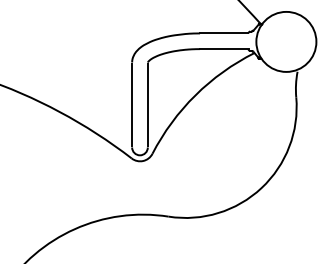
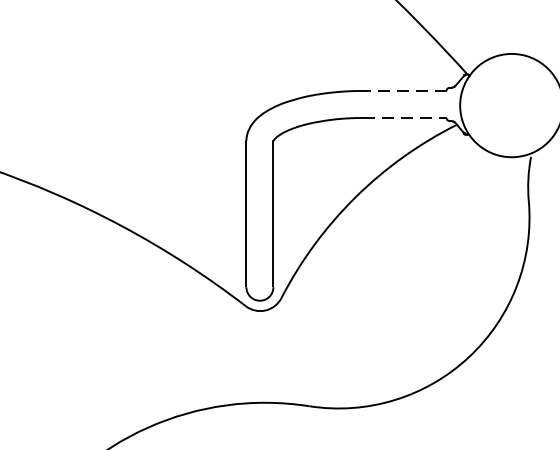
line: (223, 33) -> (403, 91), solid -> dashed
line: (224, 49) -> (405, 118), solid -> dashed

